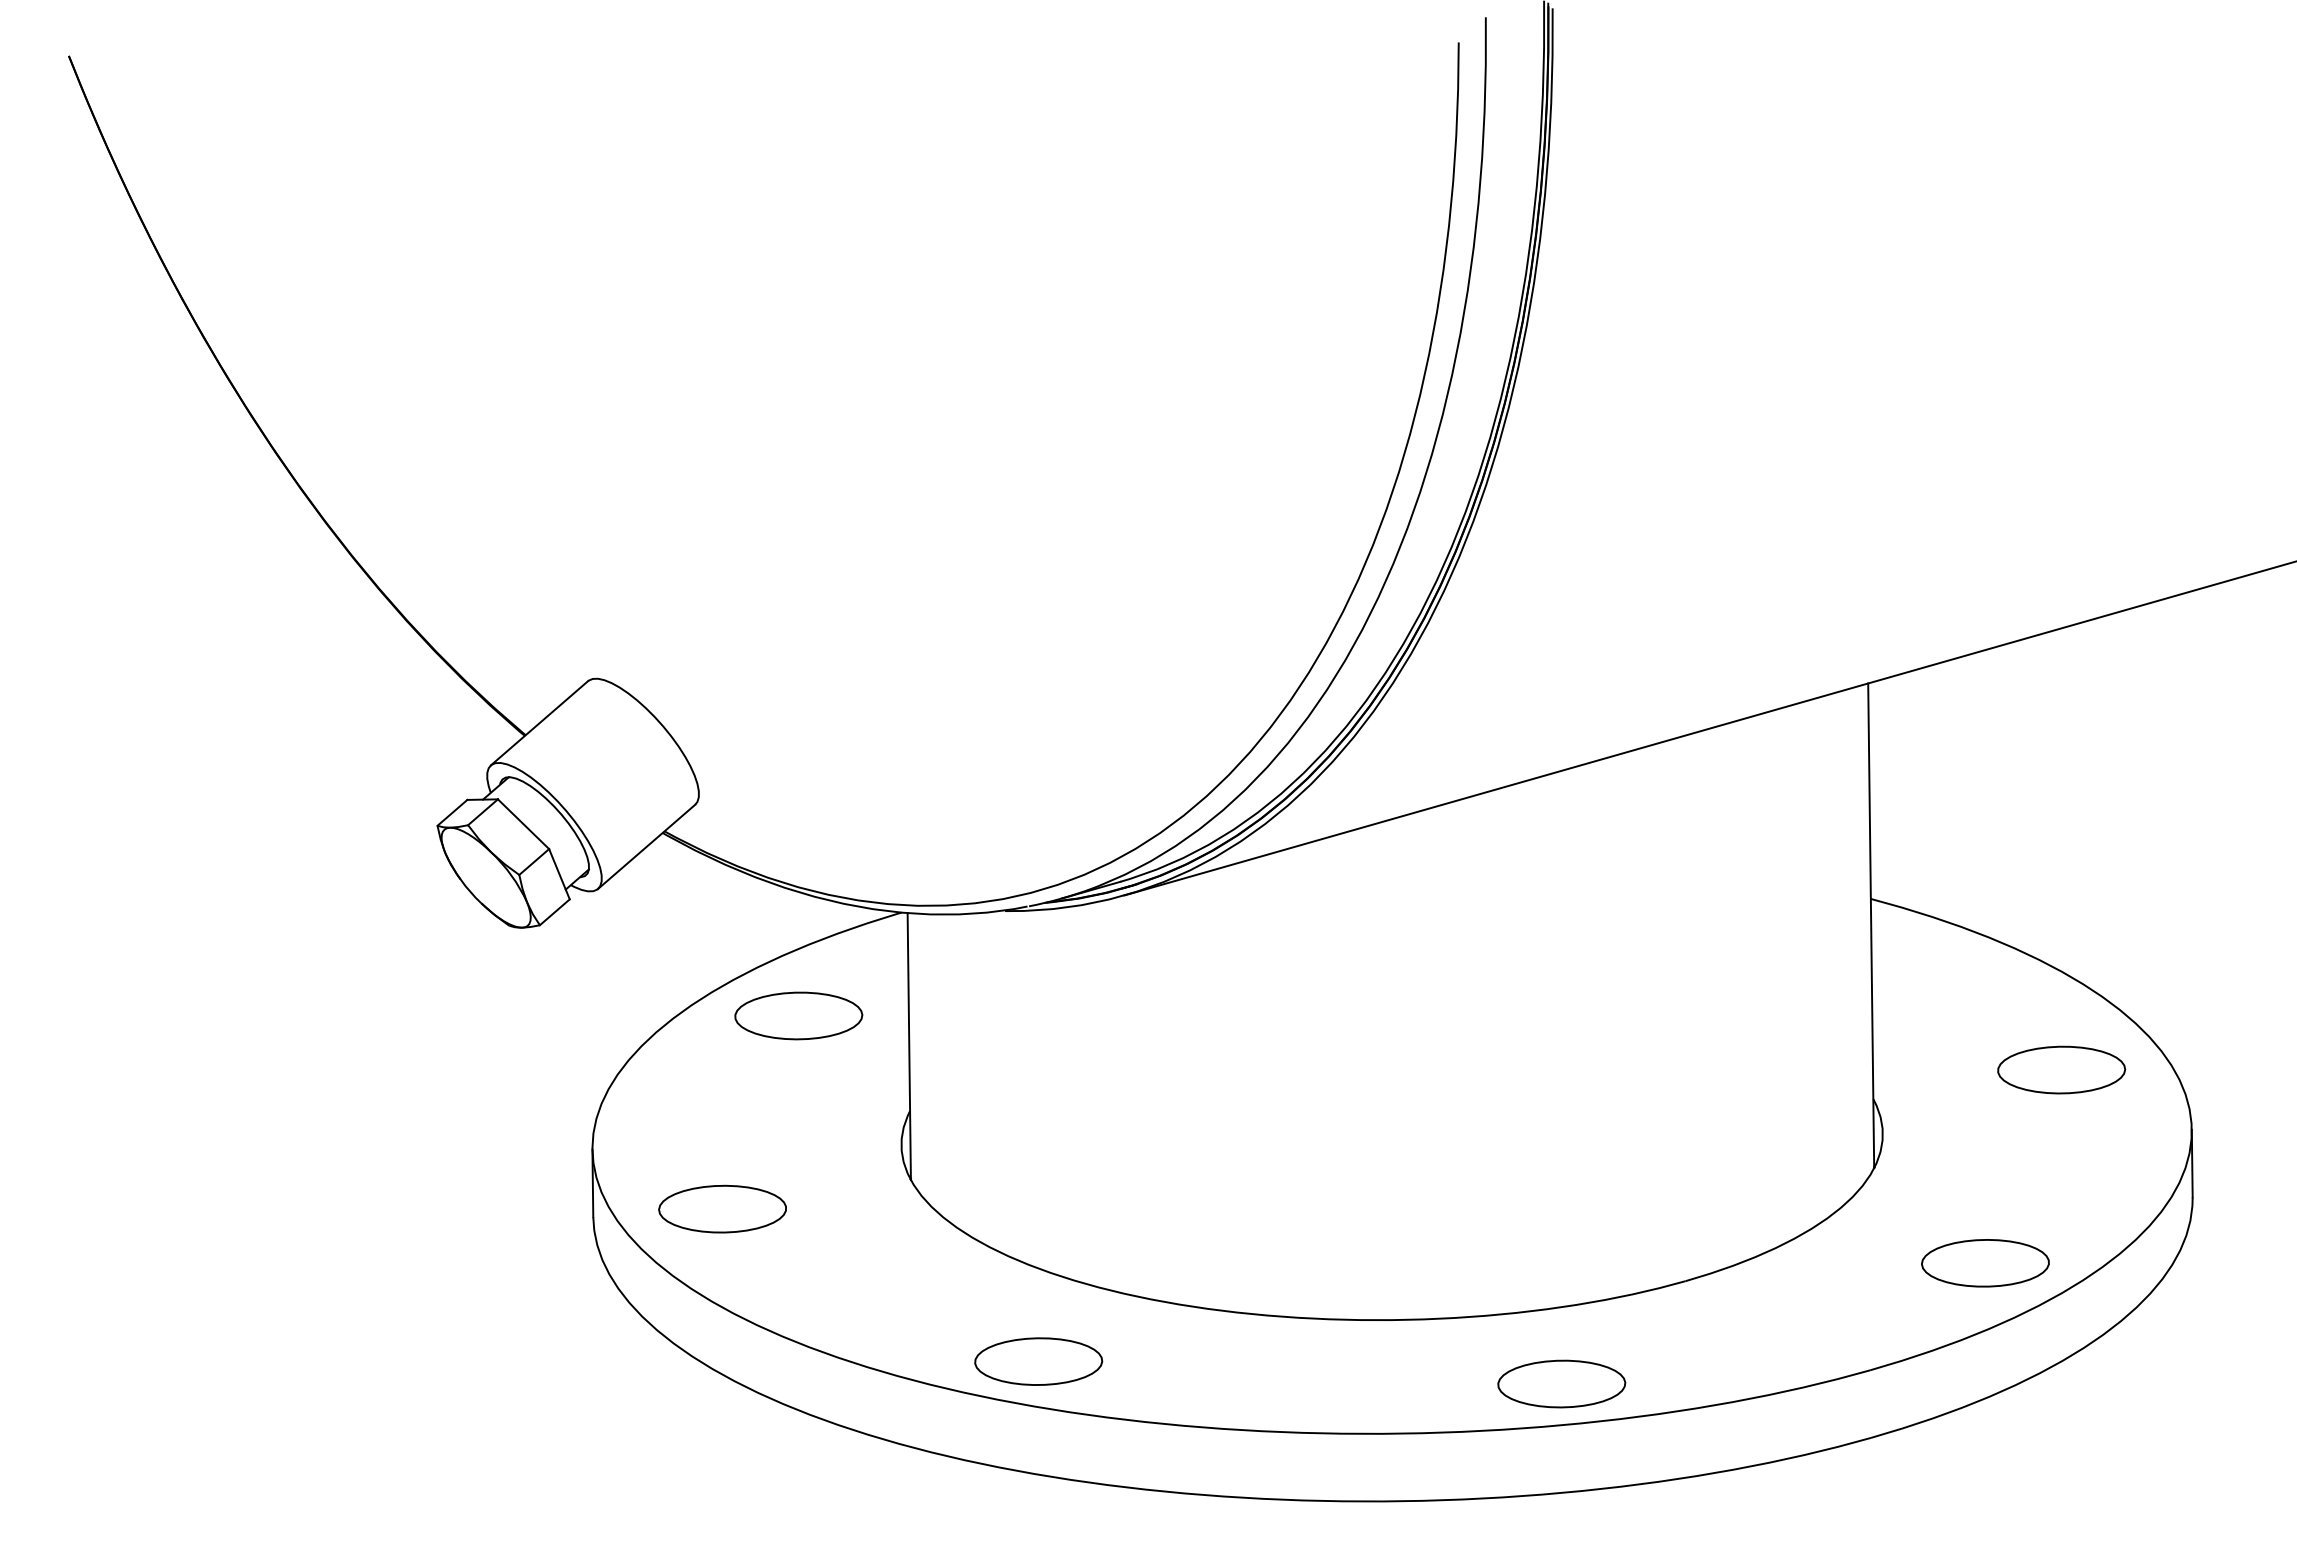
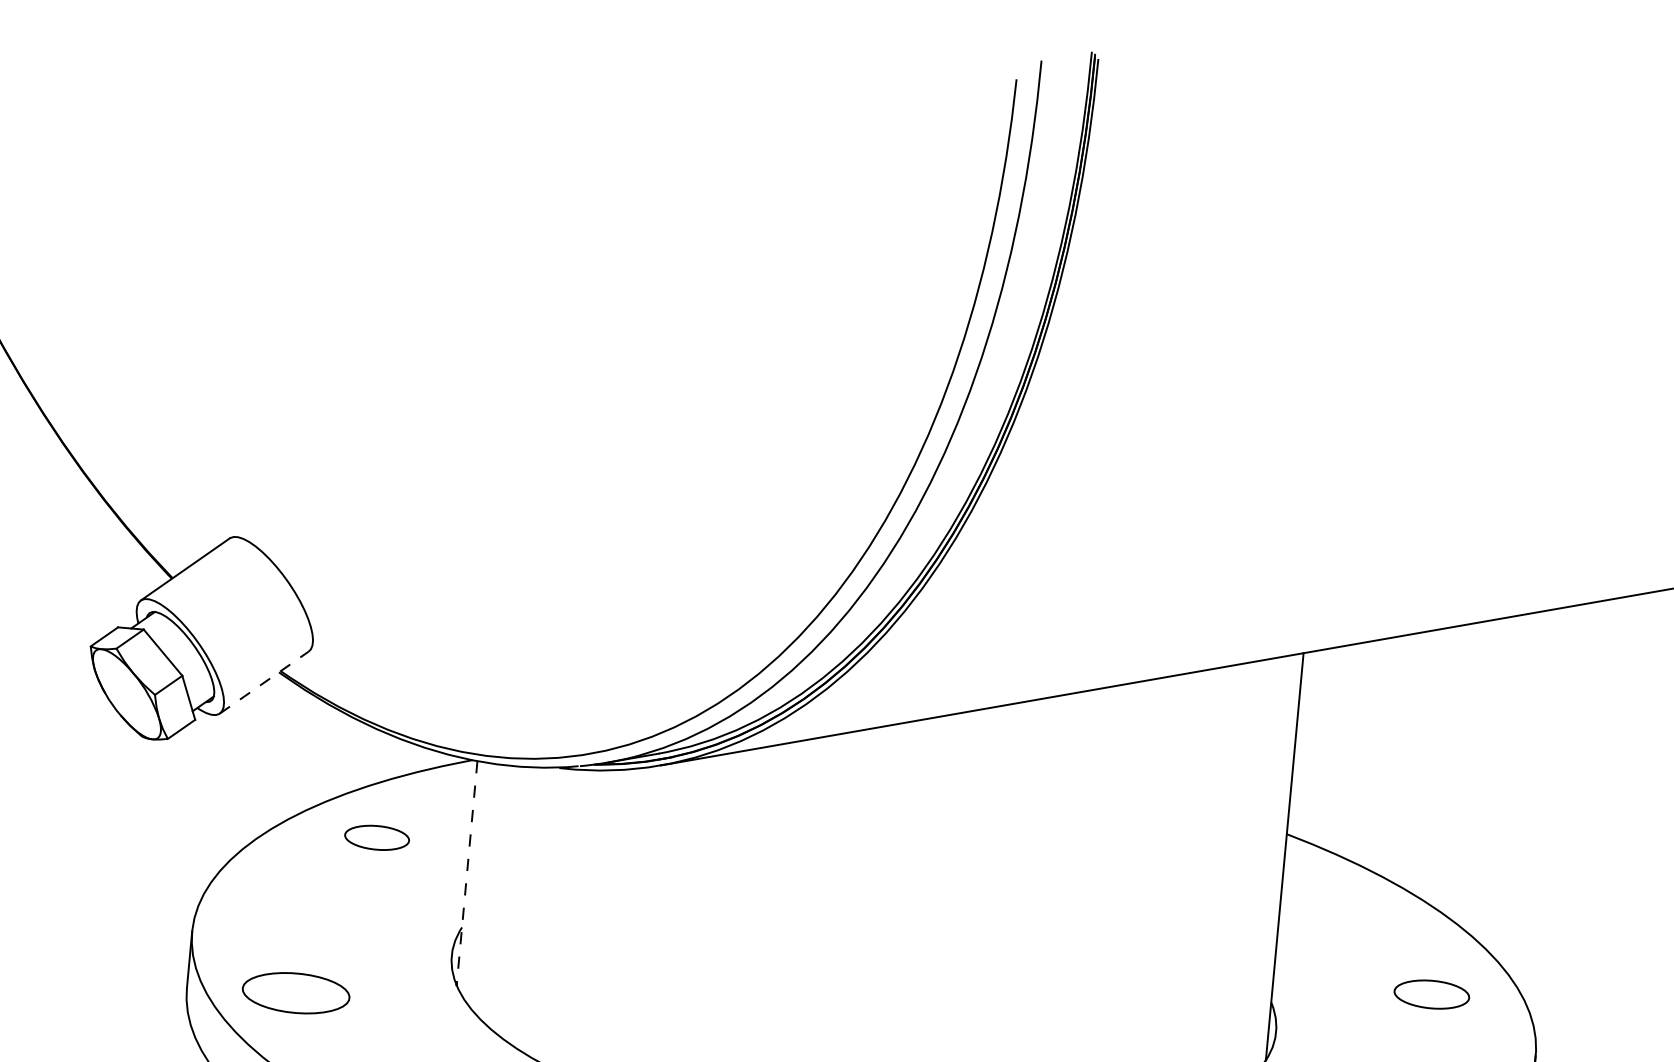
line: (647, 846) -> (265, 682), solid -> dashed
part: (798, 1015) -> (376, 837), size x0.6
line: (909, 1046) -> (467, 873), solid -> dashed
part: (2061, 1069) -> (1431, 994), size x0.7

